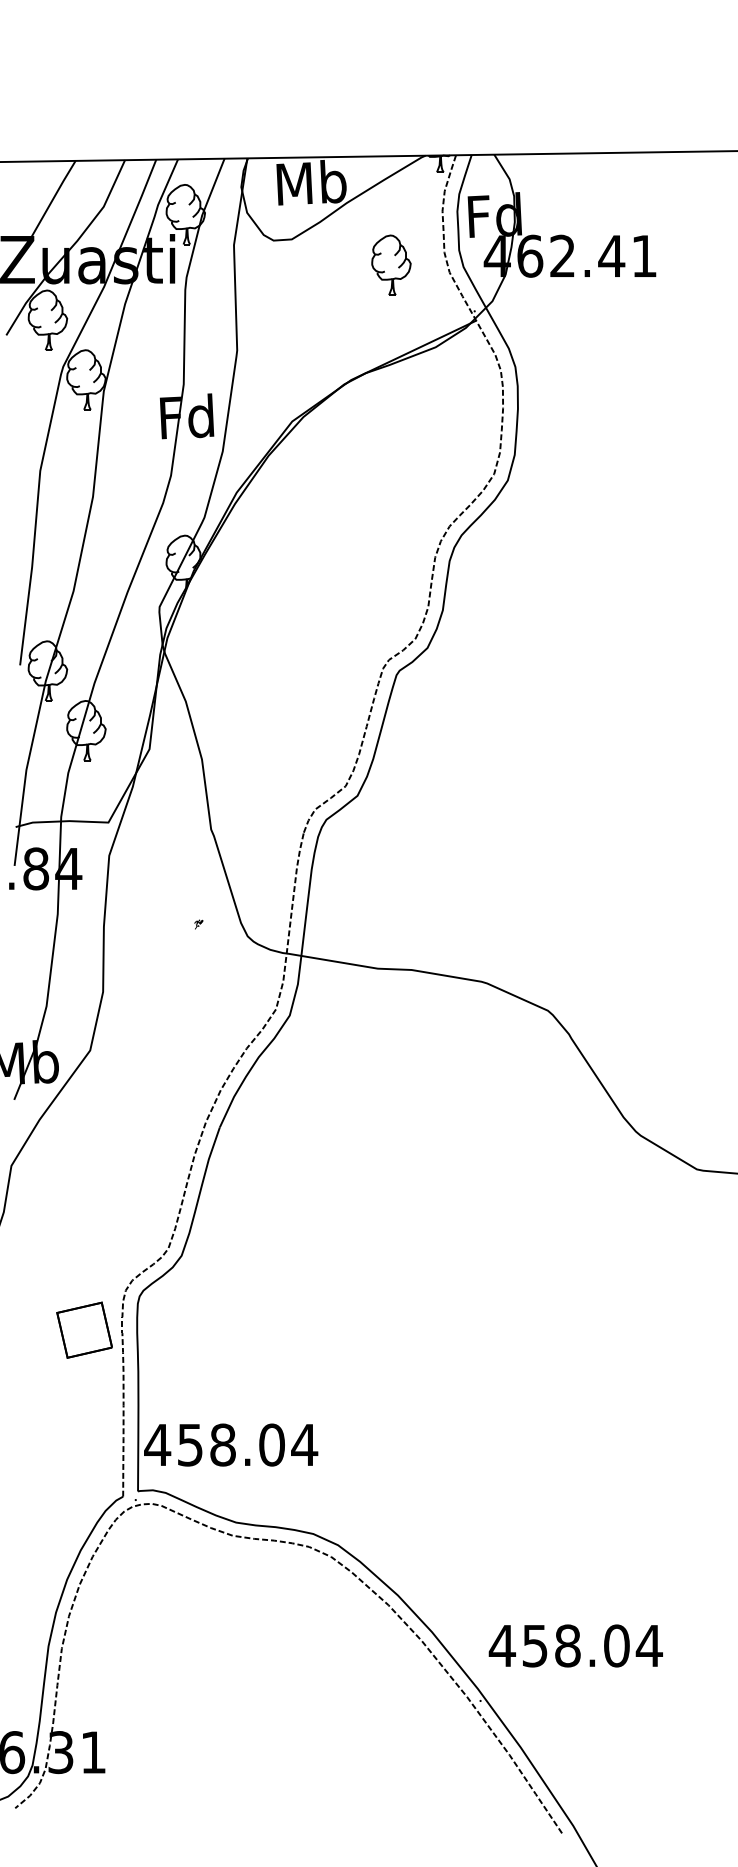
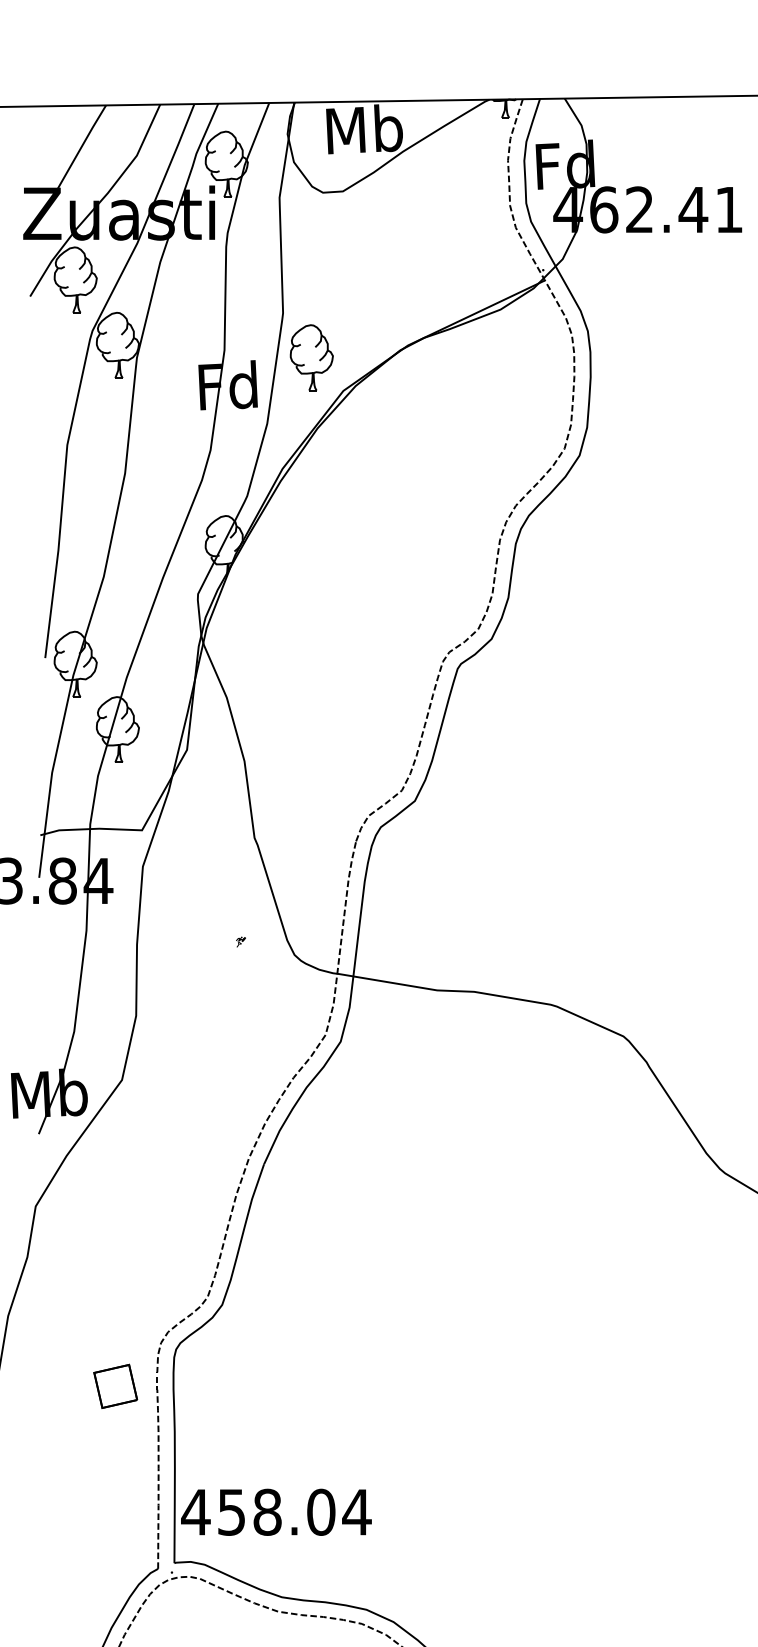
part: (391, 264) -> (311, 356), moved
part: (83, 1329) -> (114, 1385), size x0.71

